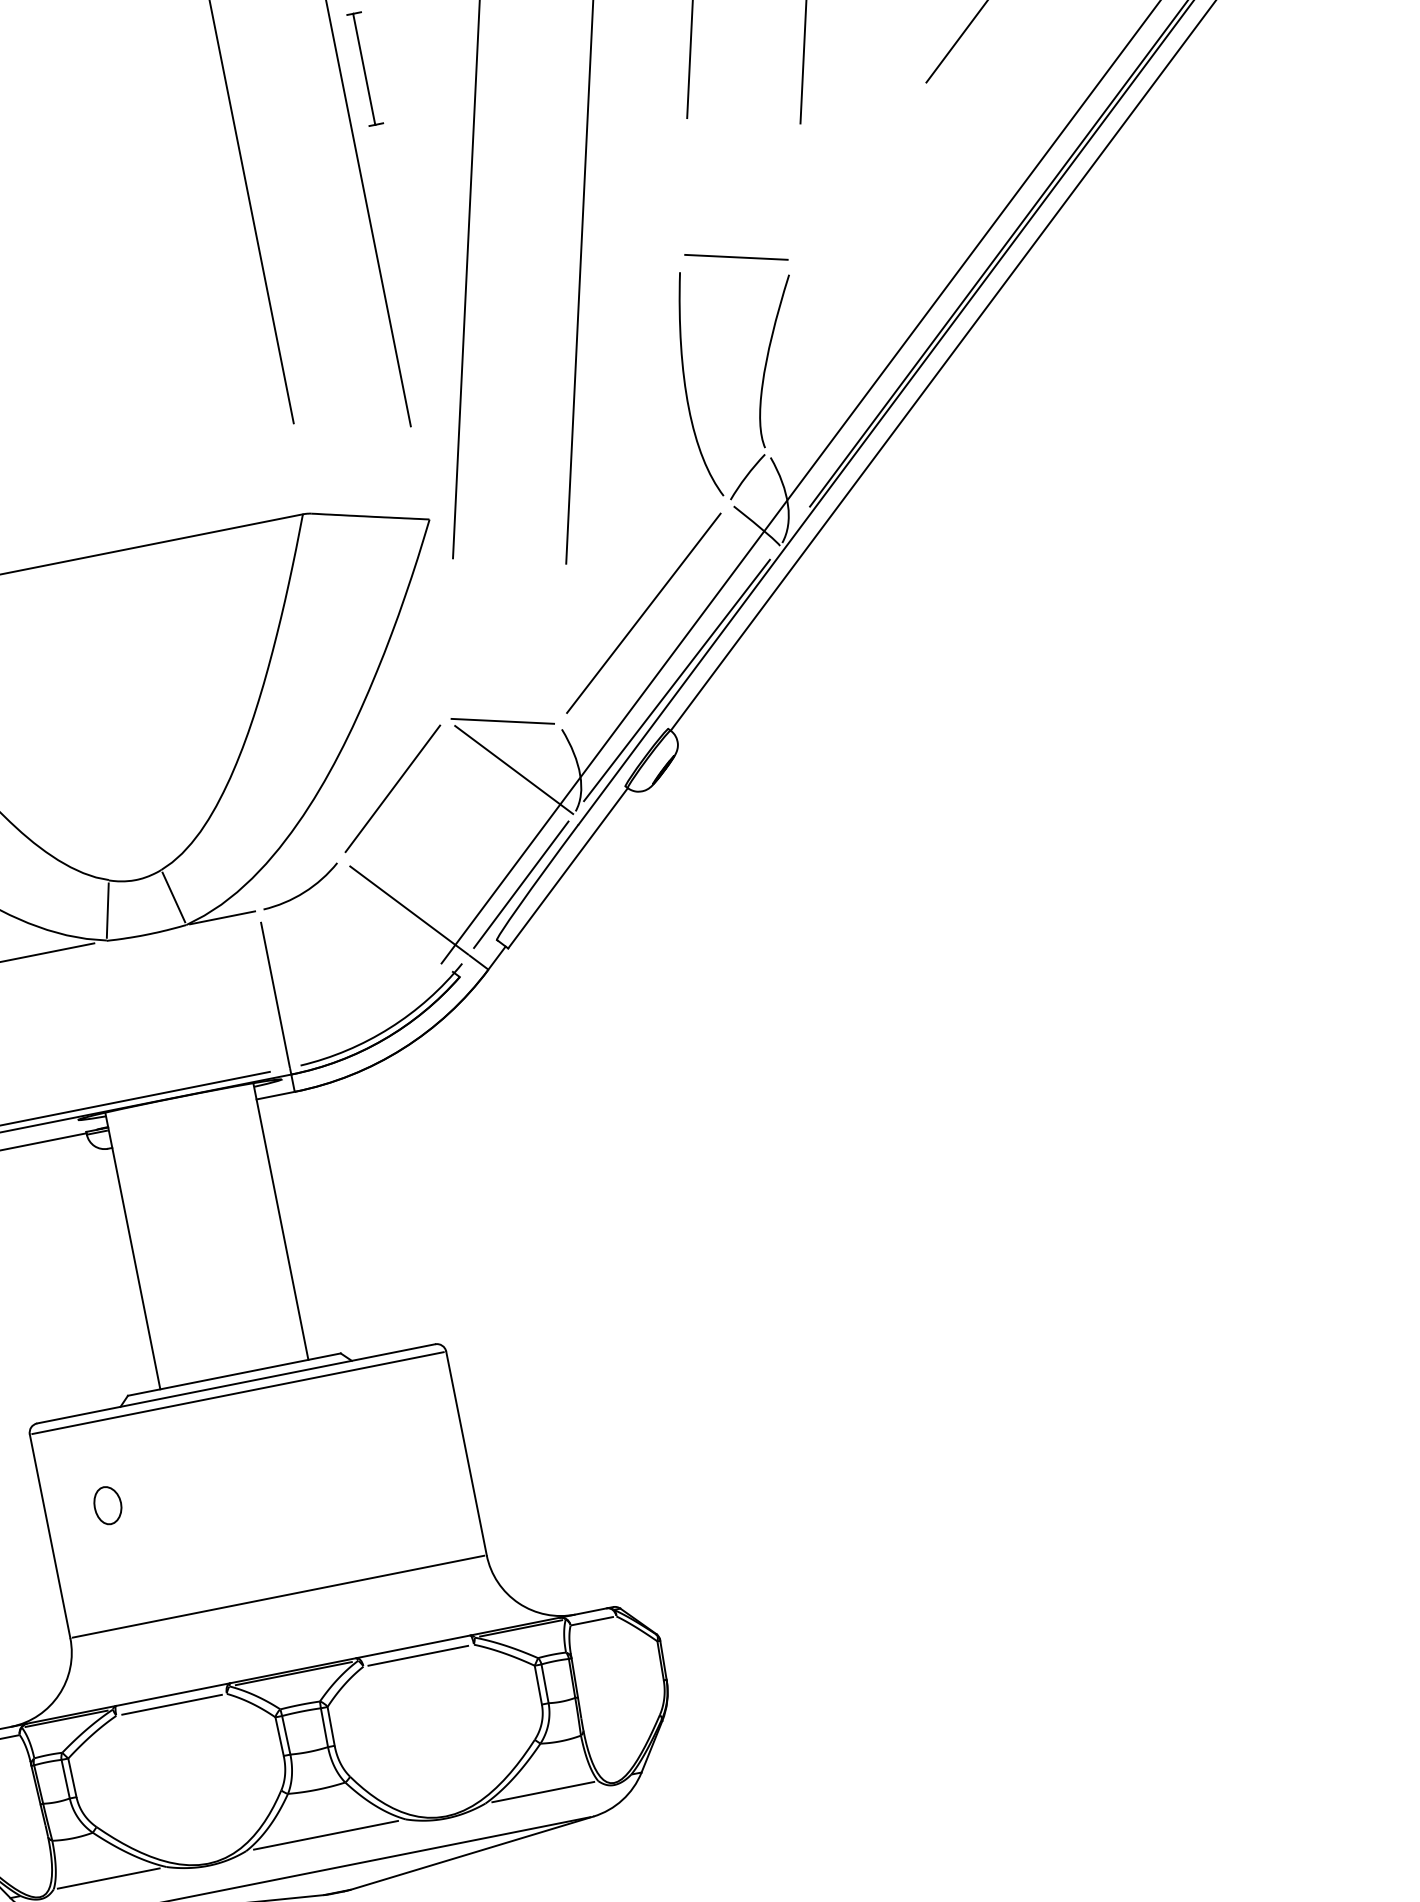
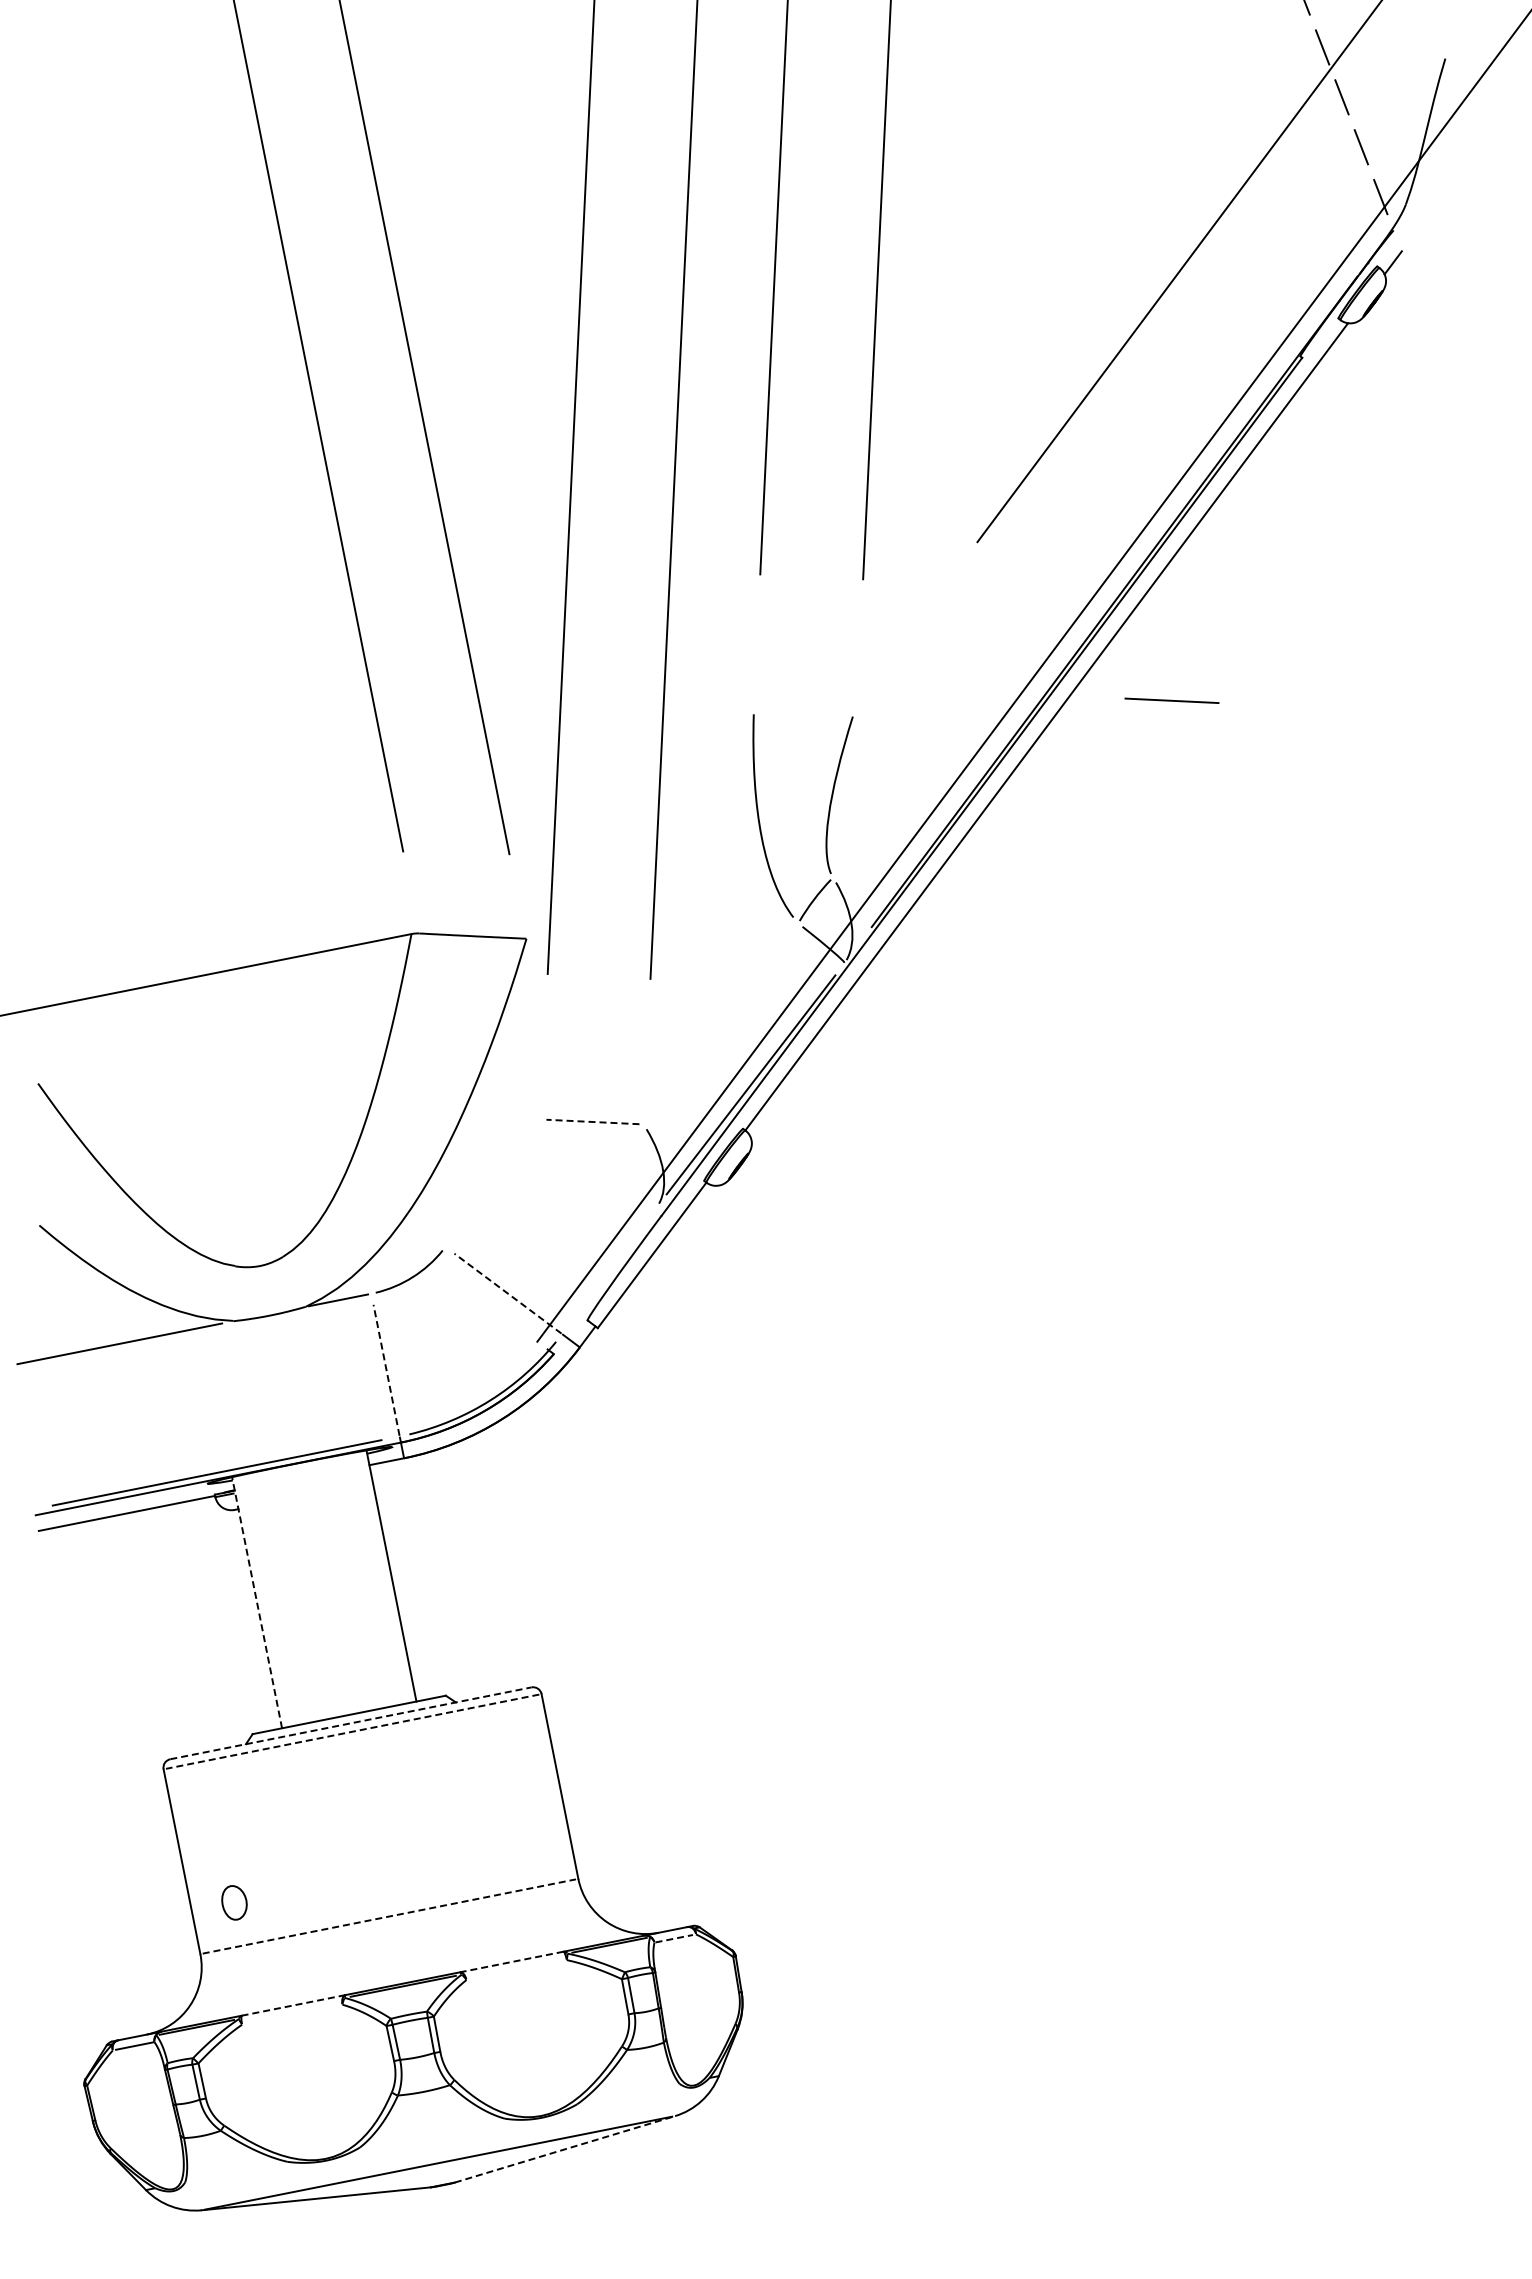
part: (364, 68) -> (467, 529), removed
line: (735, 257) -> (1171, 700), moved
line: (643, 612) -> (720, 1023), removed
line: (502, 720) -> (592, 1121), solid -> dashed
line: (513, 770) -> (602, 1166), removed
line: (393, 788) -> (493, 1182), removed
line: (521, 883) -> (609, 1269), removed
line: (174, 897) -> (294, 1281), removed
line: (107, 910) -> (234, 1293), removed
line: (408, 910) -> (507, 1293), solid -> dashed
line: (275, 995) -> (386, 1370), solid -> dashed
line: (133, 1250) -> (257, 1602), solid -> dashed
line: (236, 1384) -> (351, 1723), solid -> dashed
line: (237, 1392) -> (352, 1731), solid -> dashed
part: (107, 1505) -> (234, 1902), moved
line: (278, 1596) -> (389, 1916), solid -> dashed
line: (592, 1620) -> (674, 1938), solid -> dashed
line: (413, 1647) -> (511, 1962), solid -> dashed
line: (417, 1656) -> (515, 1970), removed
line: (172, 1694) -> (293, 2005), solid -> dashed
line: (171, 1704) -> (292, 2014), removed
line: (543, 1791) -> (629, 2093), removed
line: (326, 1835) -> (432, 2133), removed
line: (472, 1853) -> (565, 2149), solid -> dashed
line: (109, 1878) -> (235, 2172), removed

